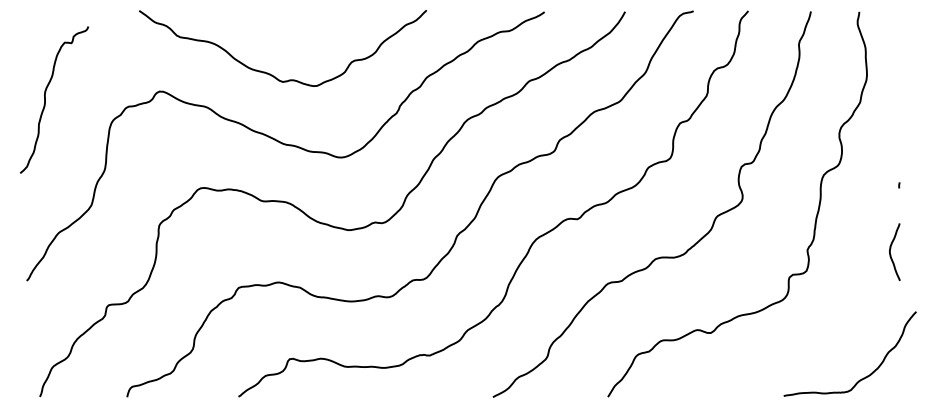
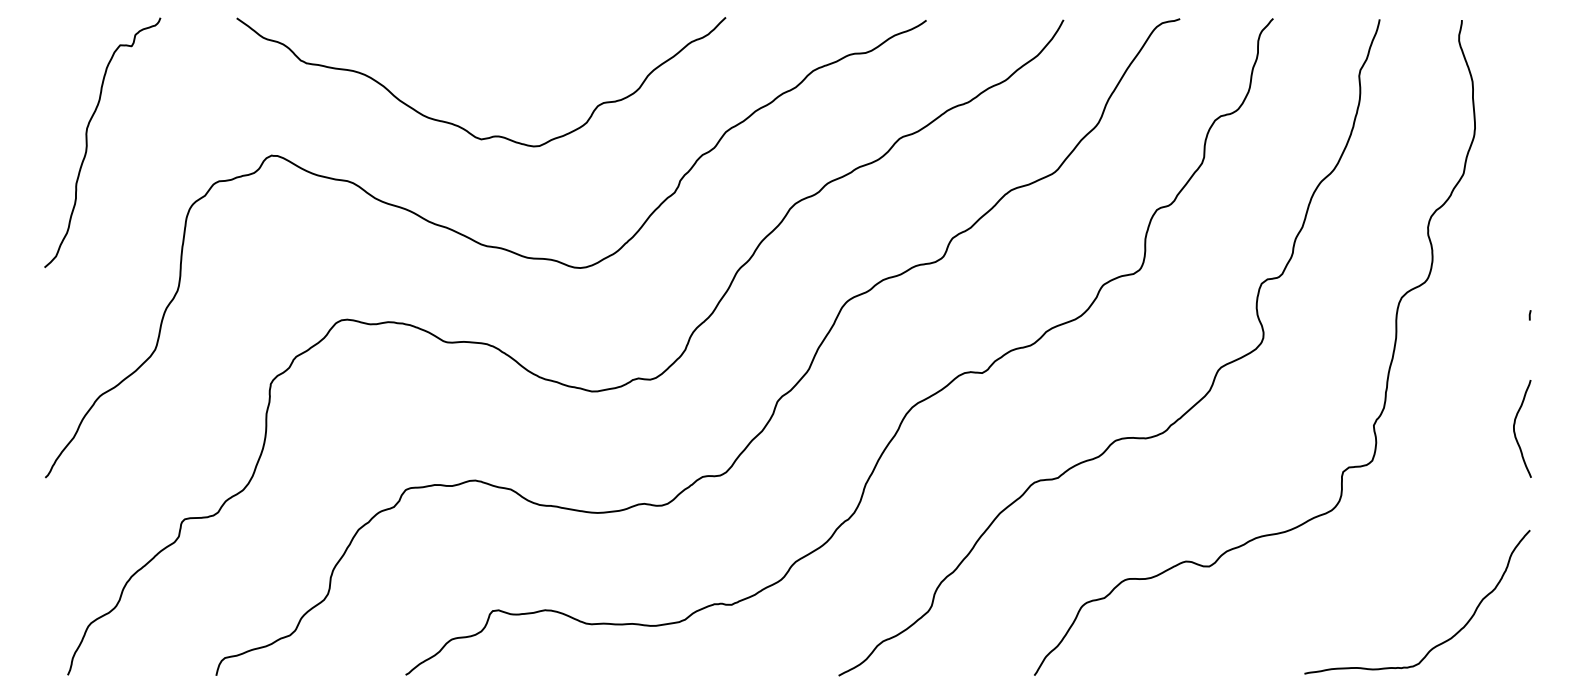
curve: (45, 99) -> (87, 141), moved
curve: (861, 378) -> (1436, 643), moved

